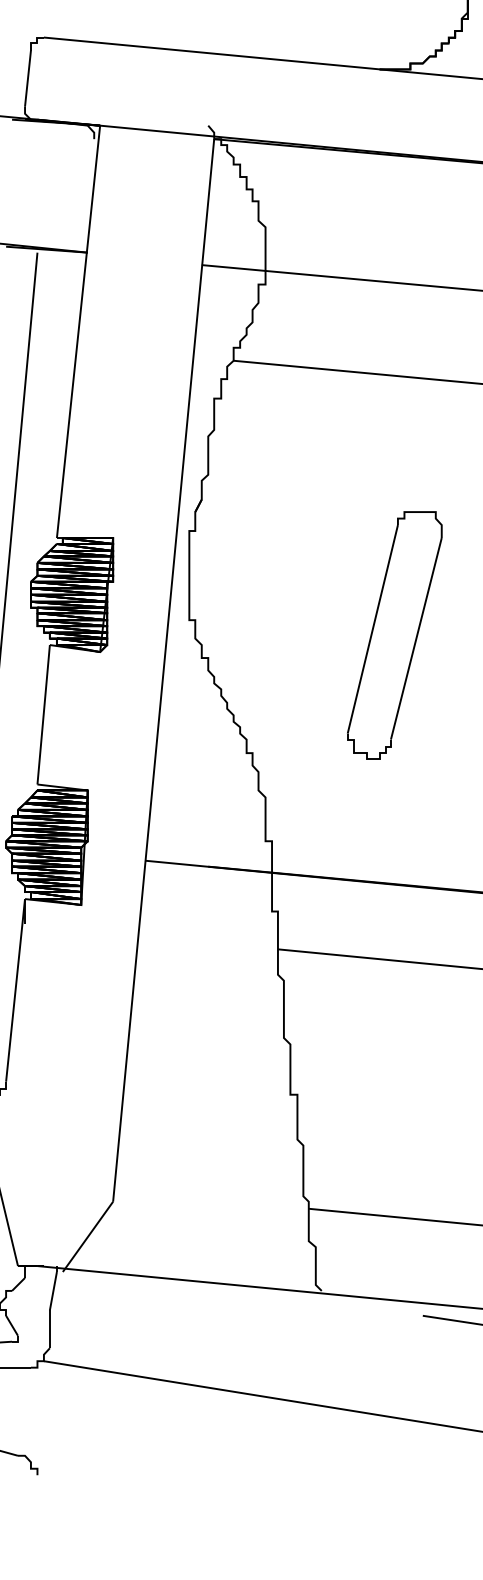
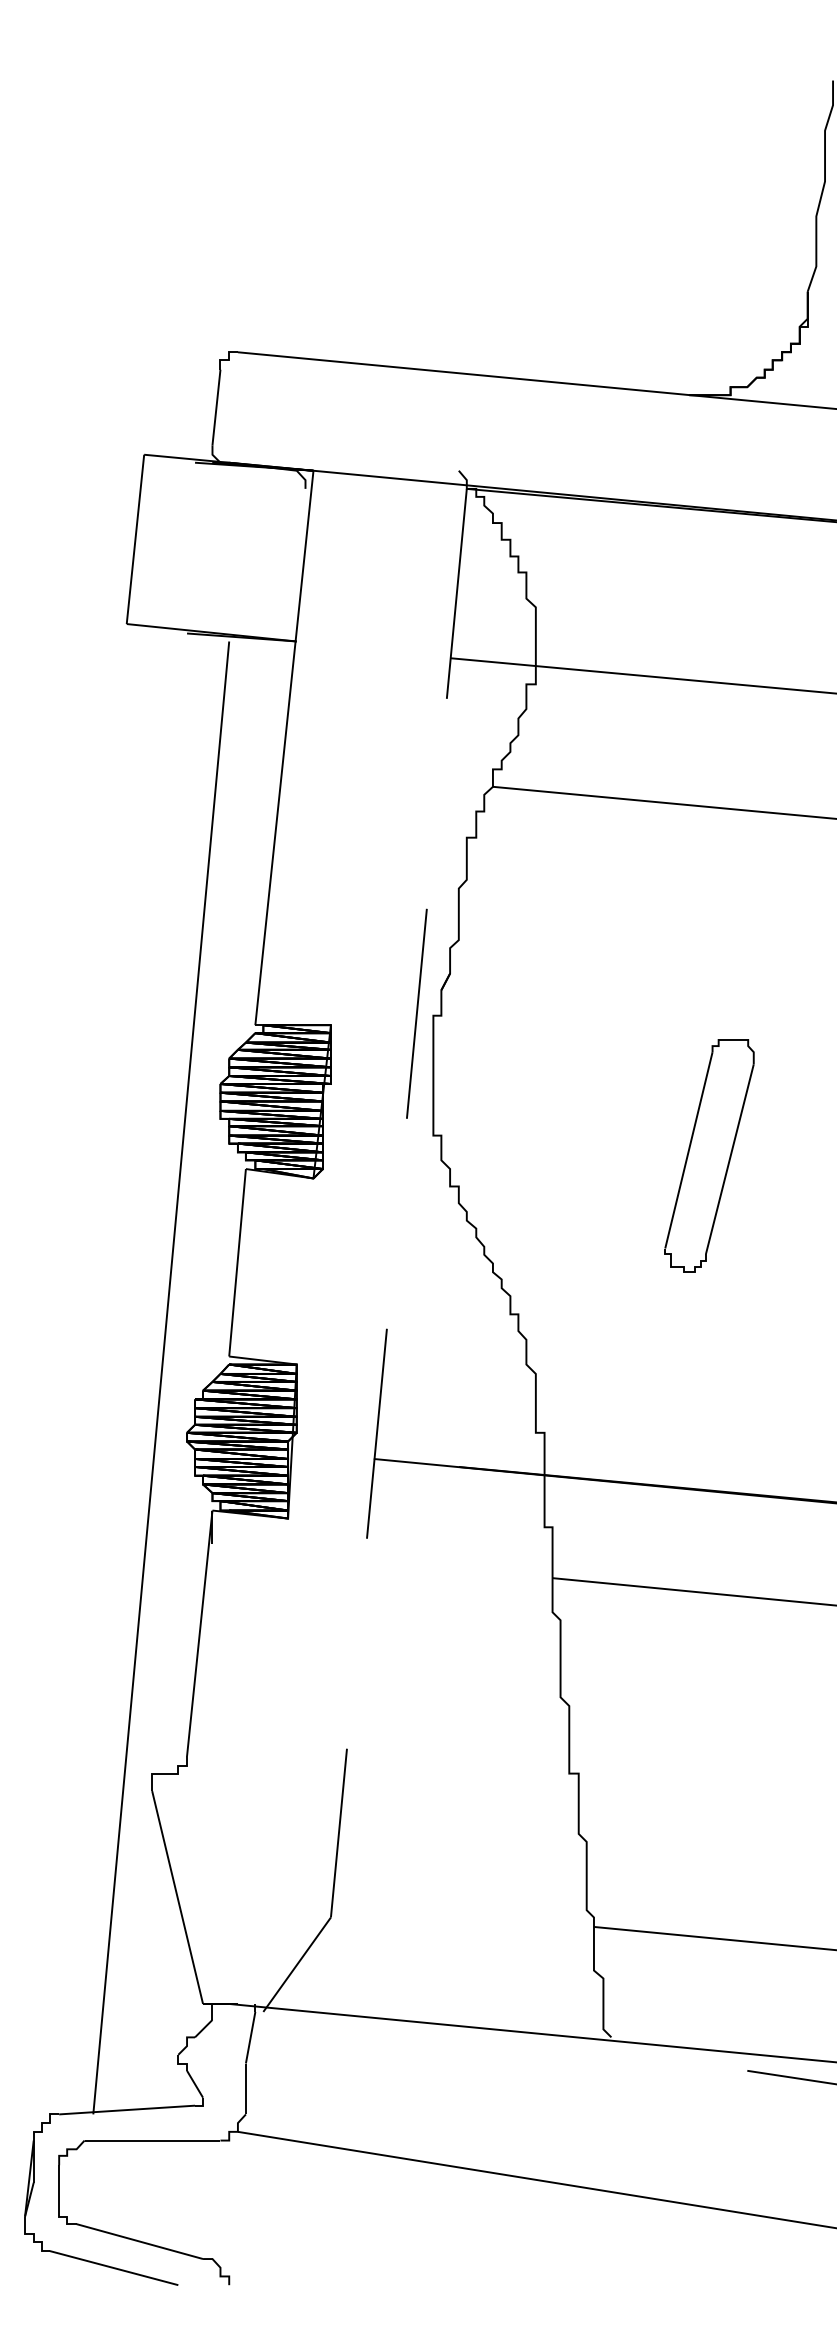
part: (394, 634) -> (709, 1155), size x0.7
line: (163, 670) -> (398, 1203), solid -> dashed

